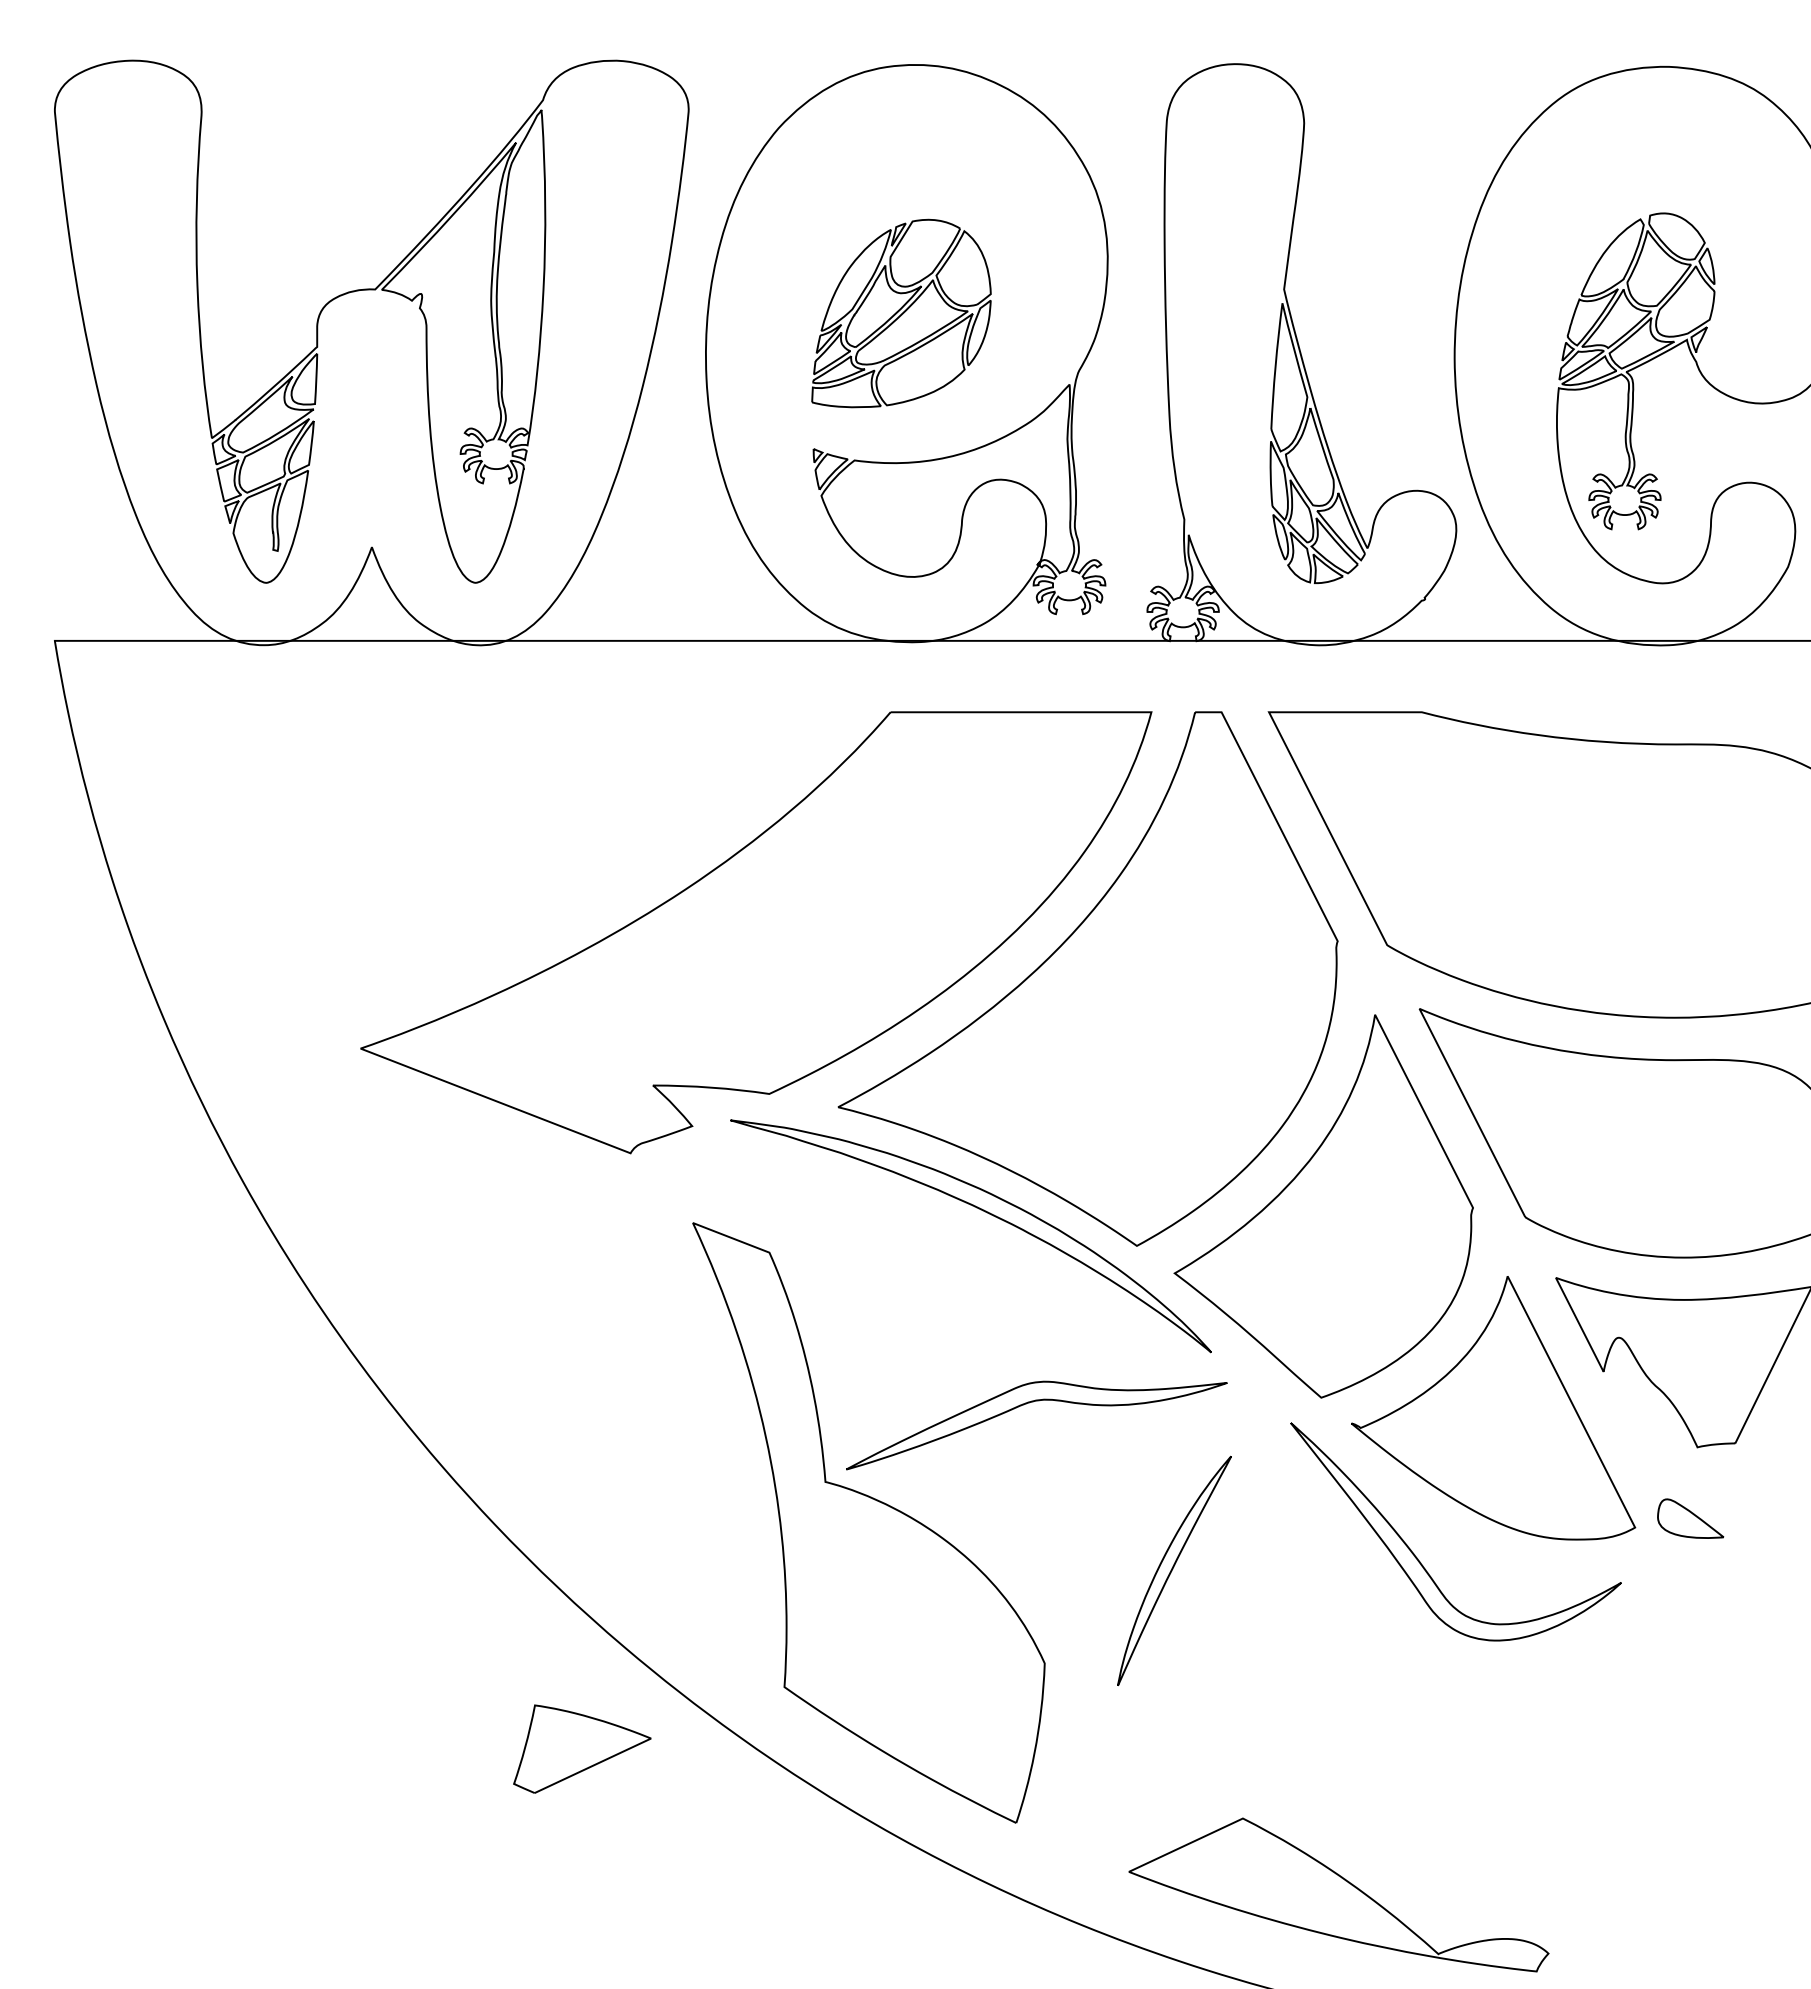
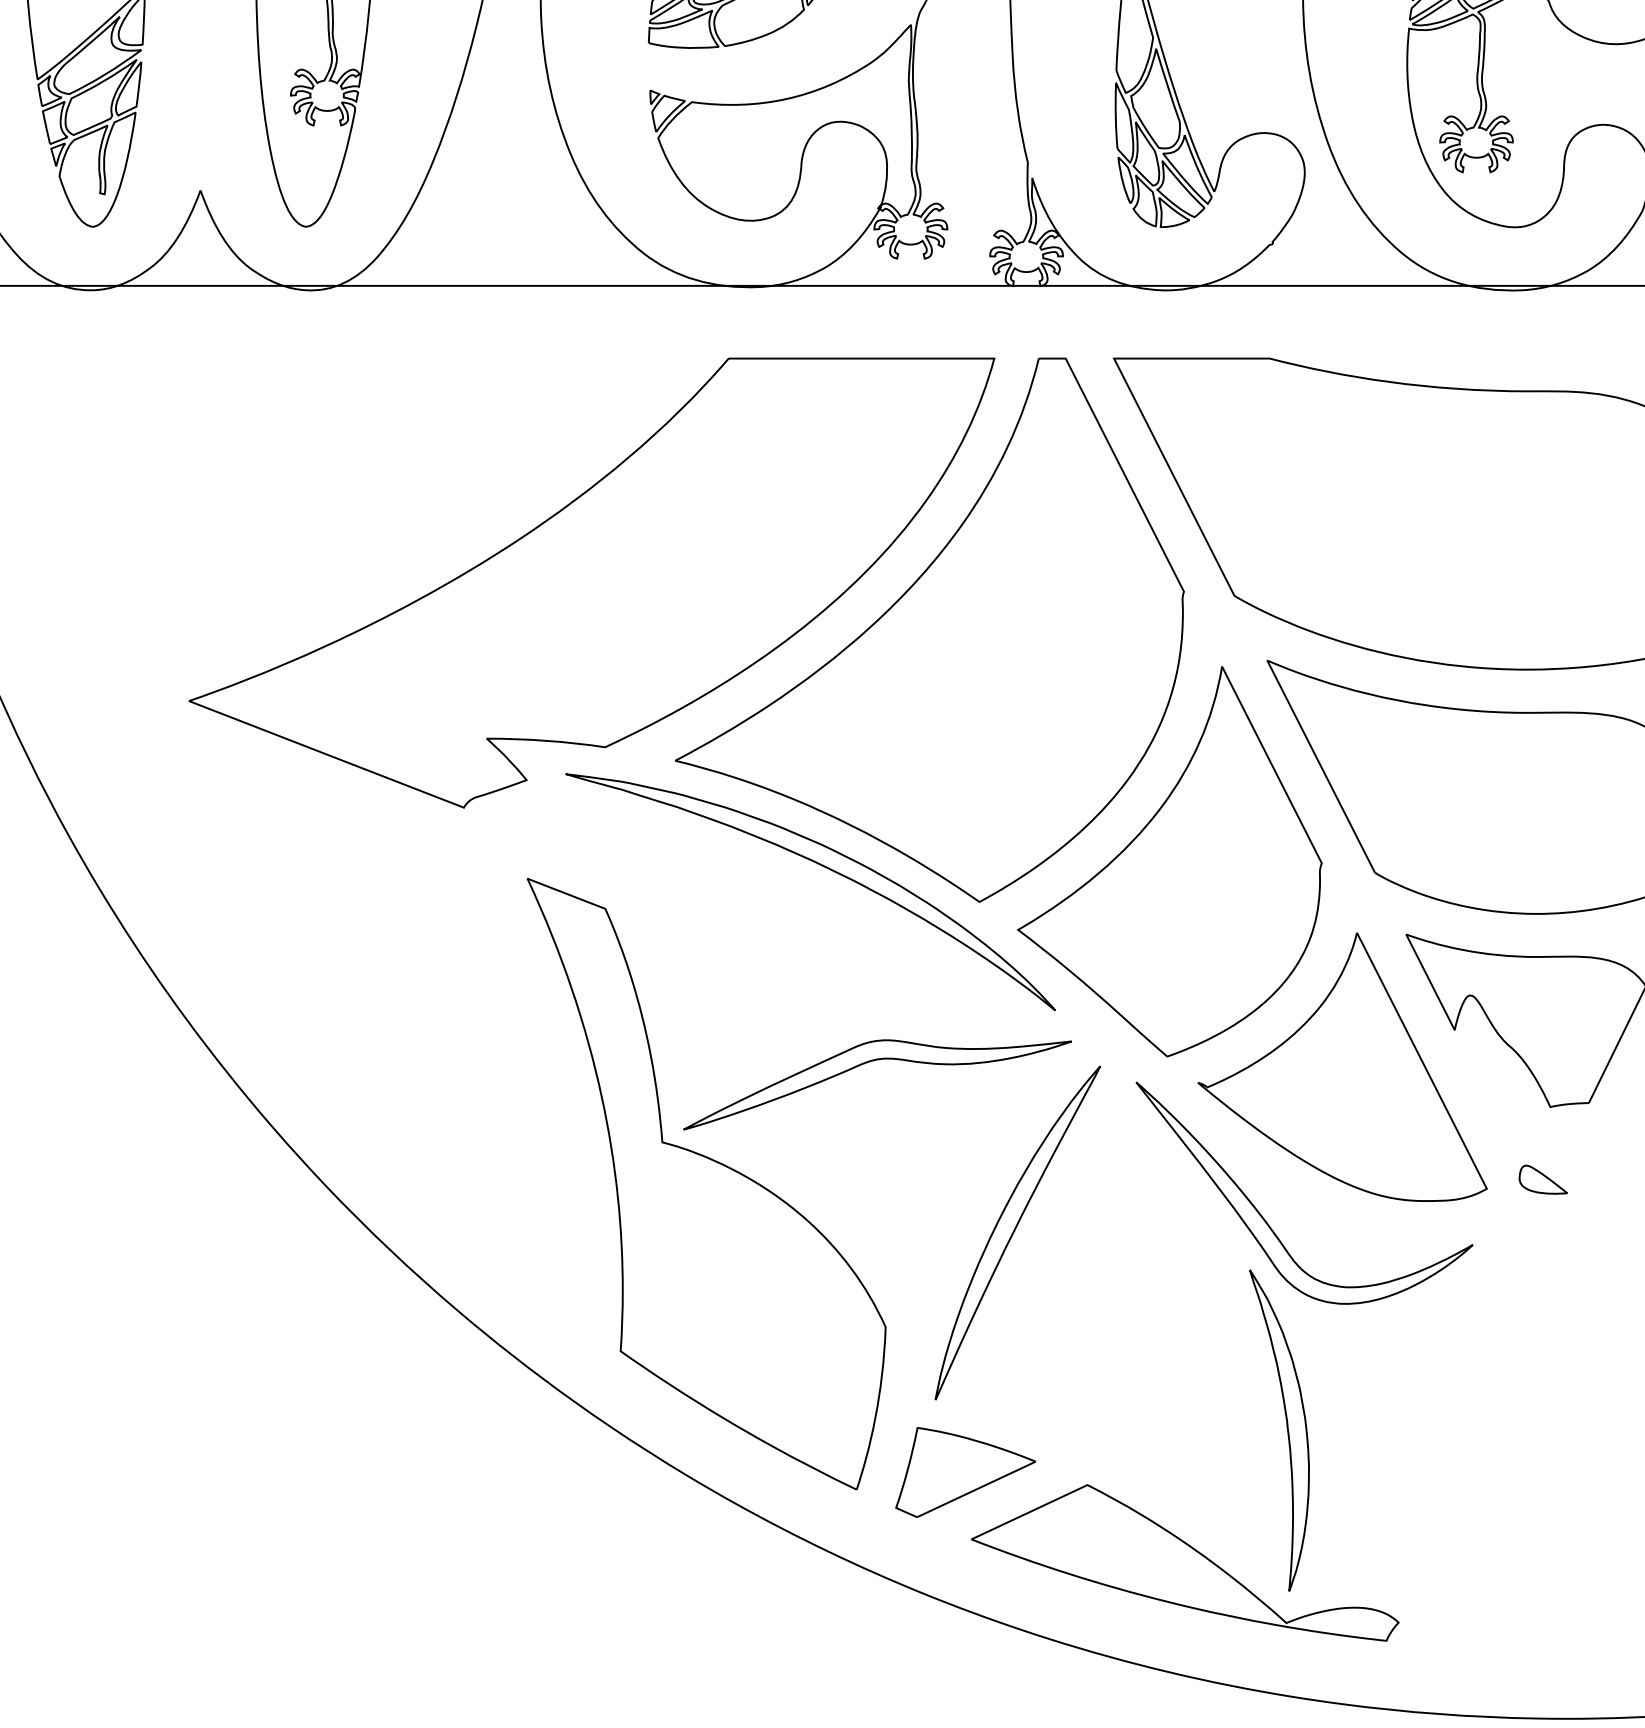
part: (1690, 1518) -> (1543, 1179), size x0.71
part: (1174, 1570) -> (1017, 1232), size x1.43
part: (582, 1748) -> (965, 1471), moved
part: (1438, 1764) -> (1286, 1430), added

